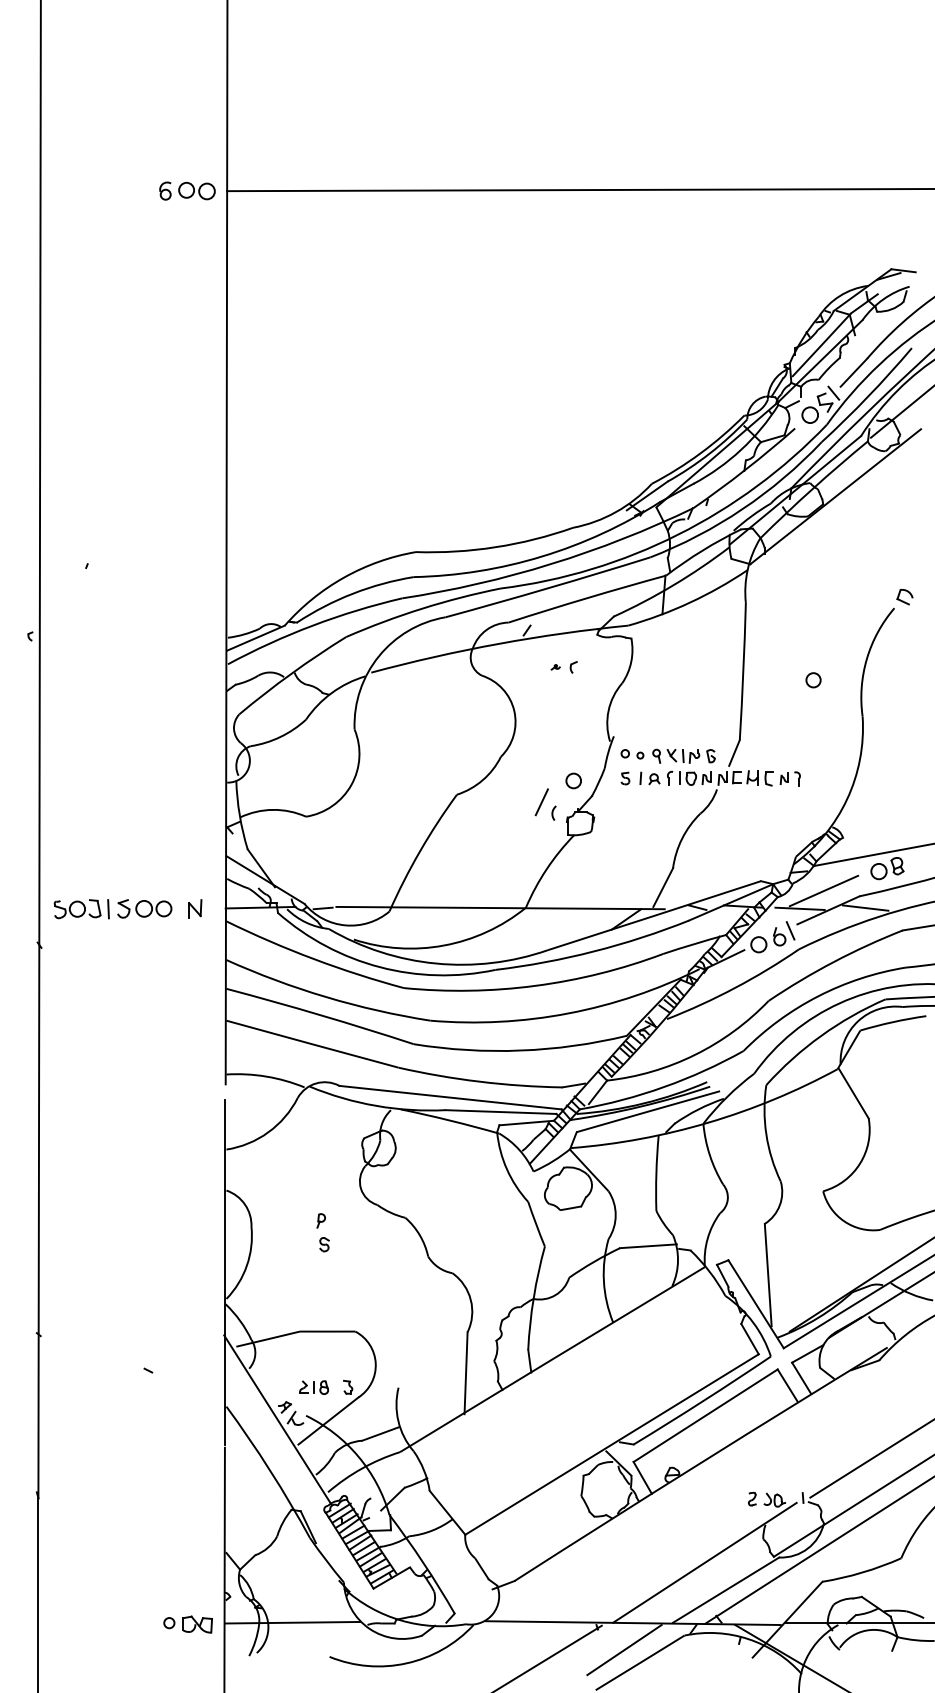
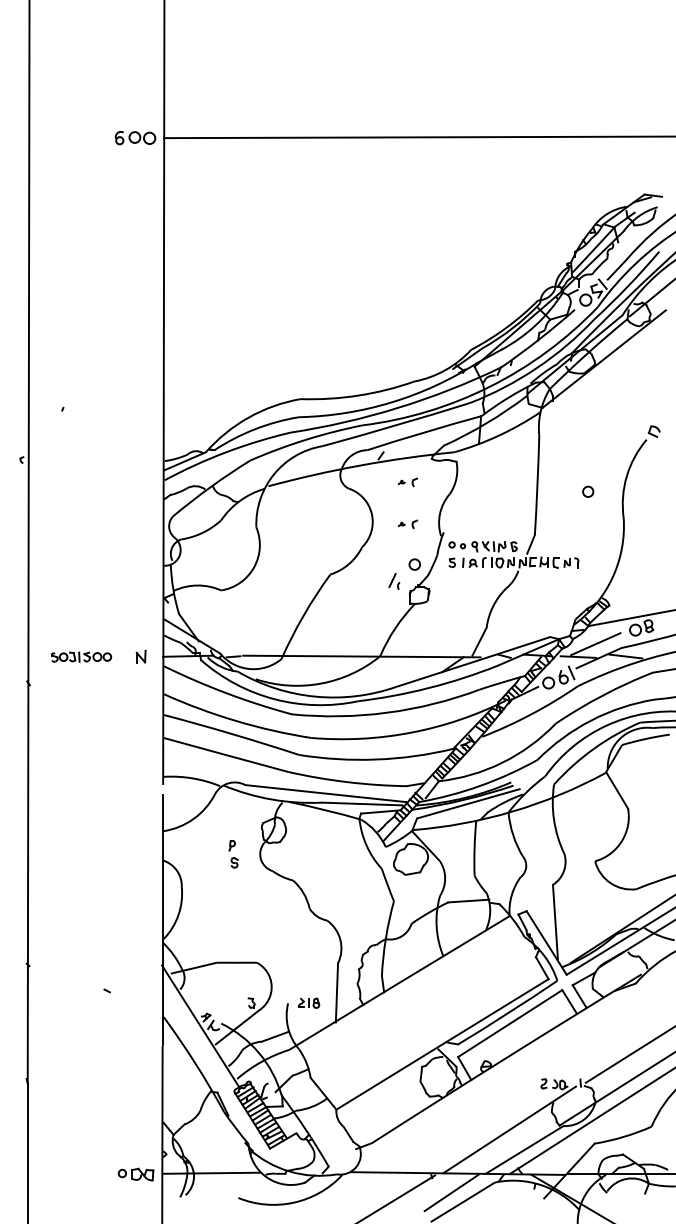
part: (563, 725) -> (407, 524), added
part: (545, 804) -> (394, 581), size x0.7
part: (112, 908) -> (81, 656), size x0.7
part: (322, 1233) -> (233, 854), moved
part: (314, 1386) -> (309, 1002), moved

